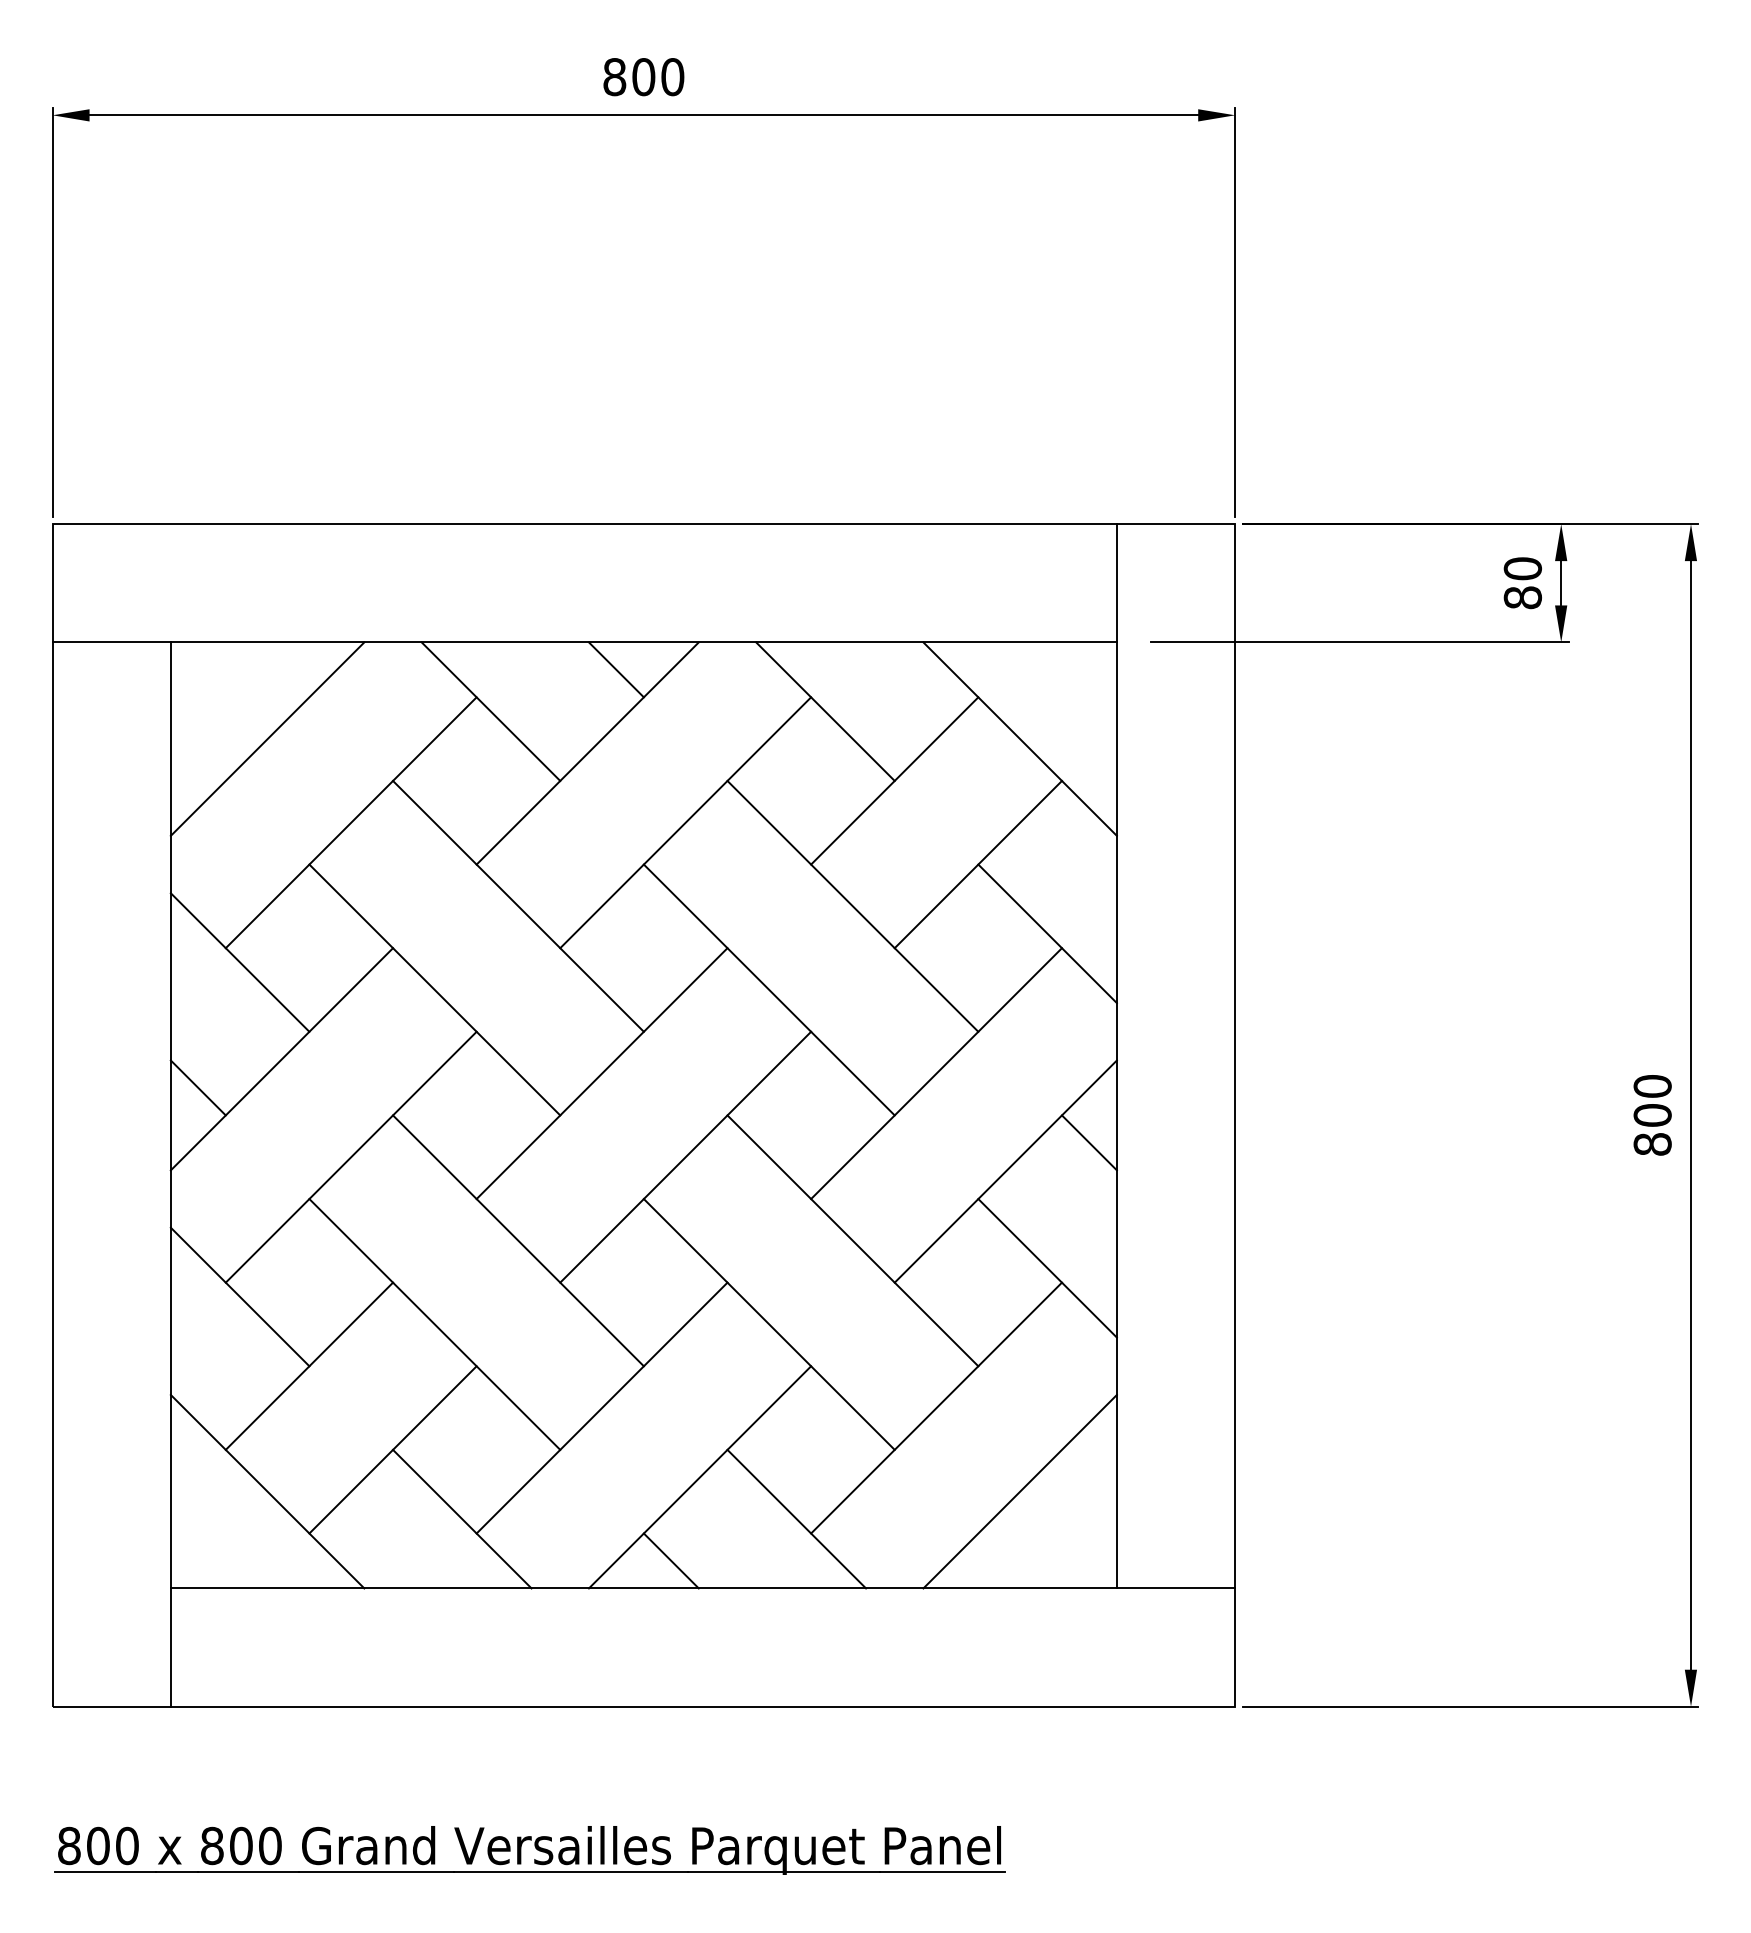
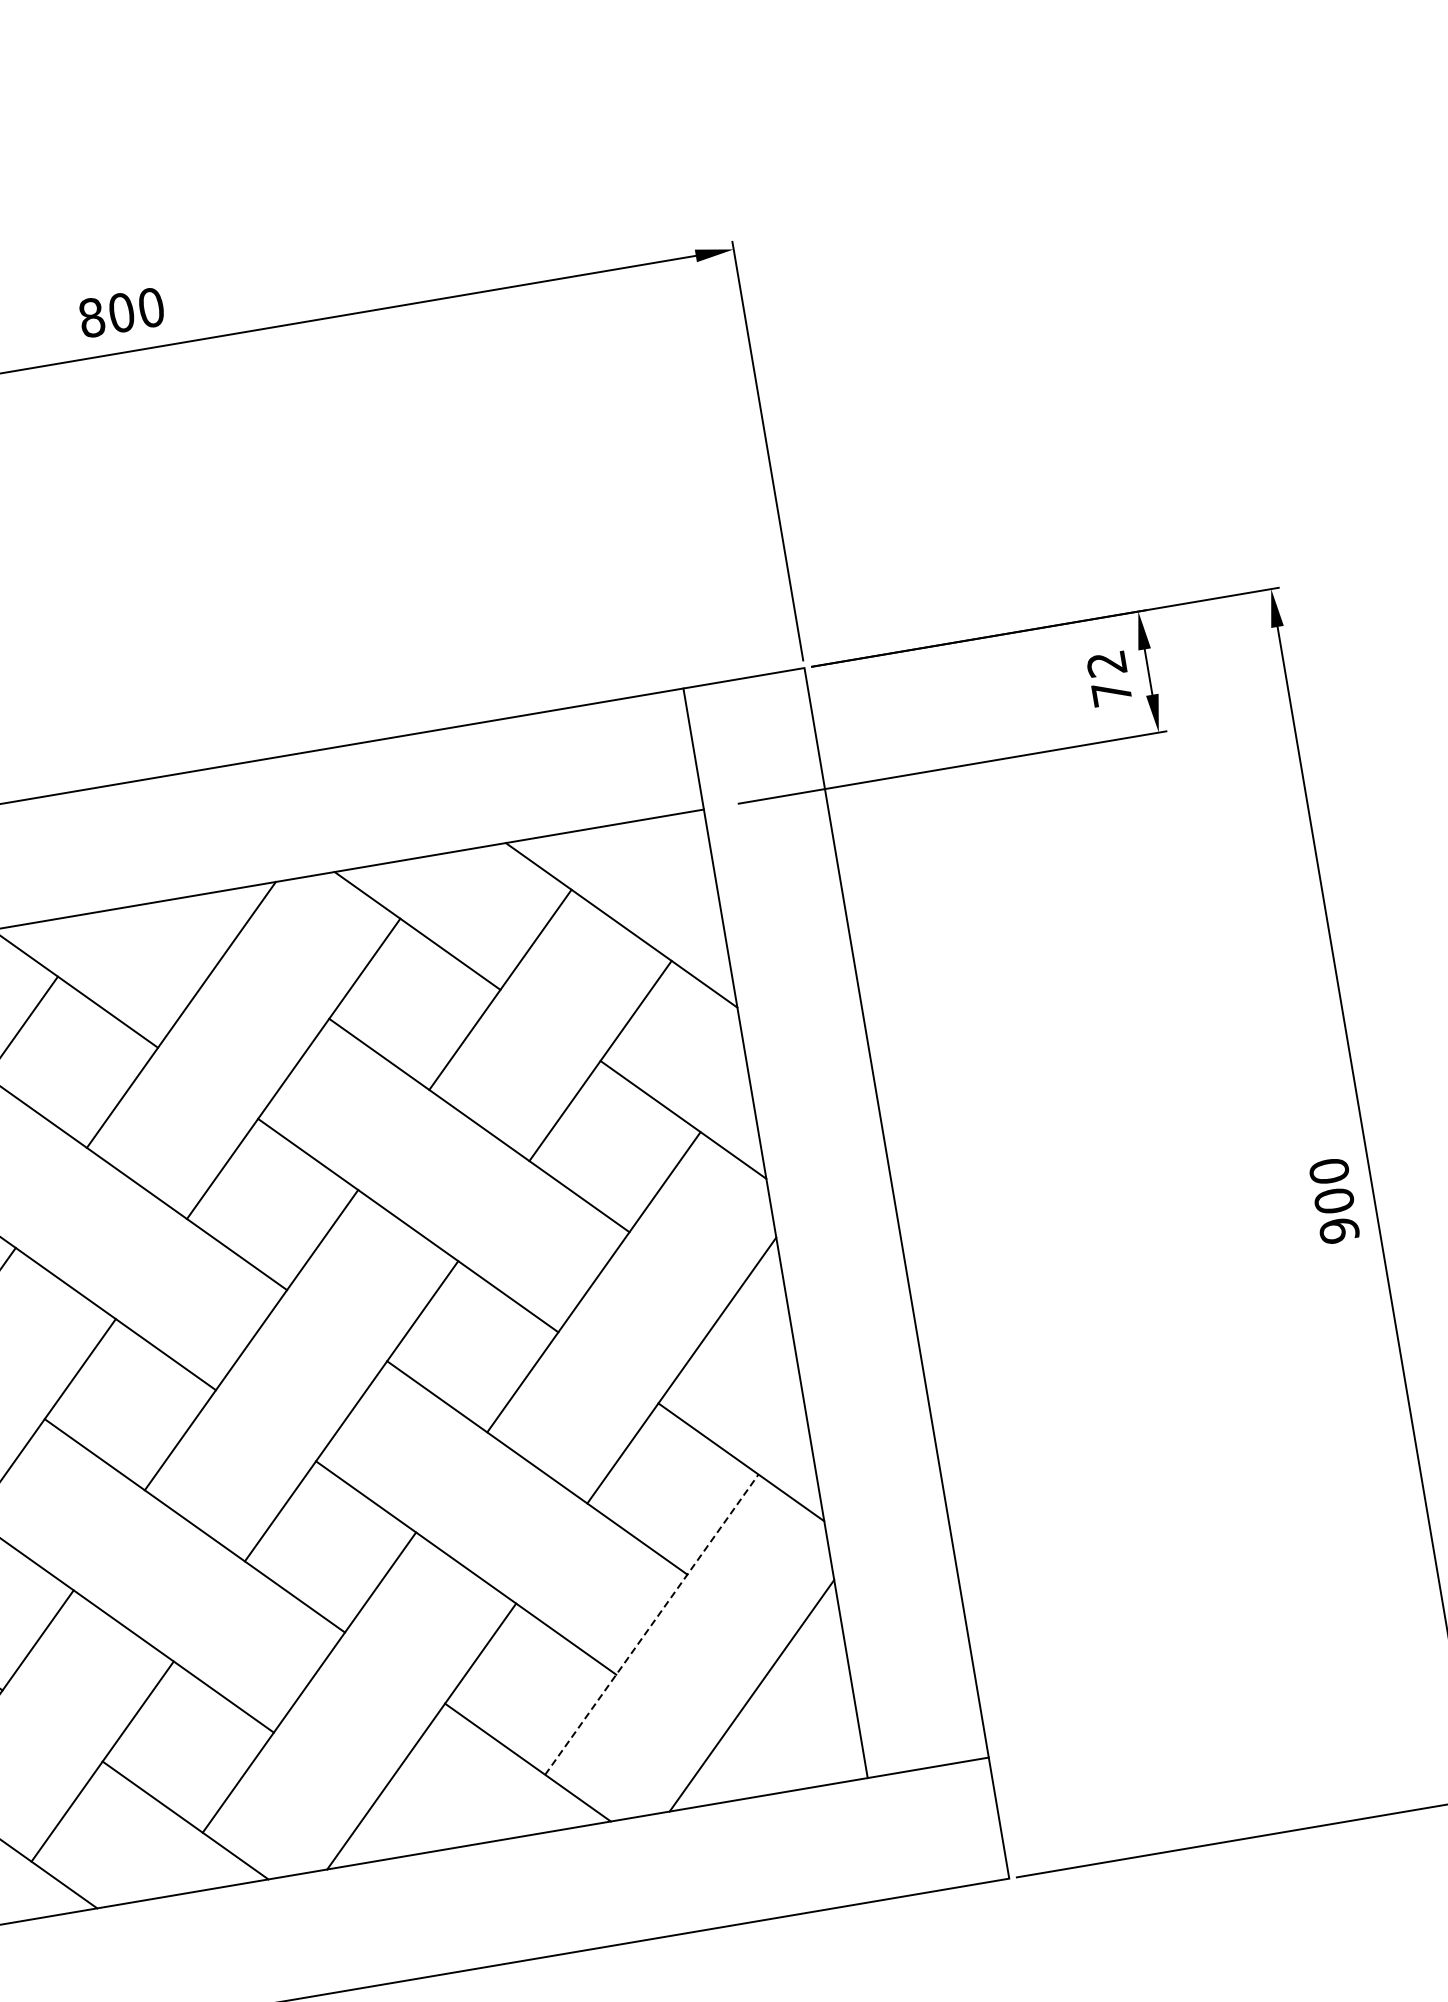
text: (1522, 583) -> (1108, 679), 80 -> 72
line: (615, 669) -> (195, 924), removed
line: (1088, 1142) -> (761, 1326), removed
text: (1652, 1144) -> (1339, 1230), 800 -> 900
line: (936, 1407) -> (651, 1624), solid -> dashed
line: (670, 1560) -> (405, 1826), removed

